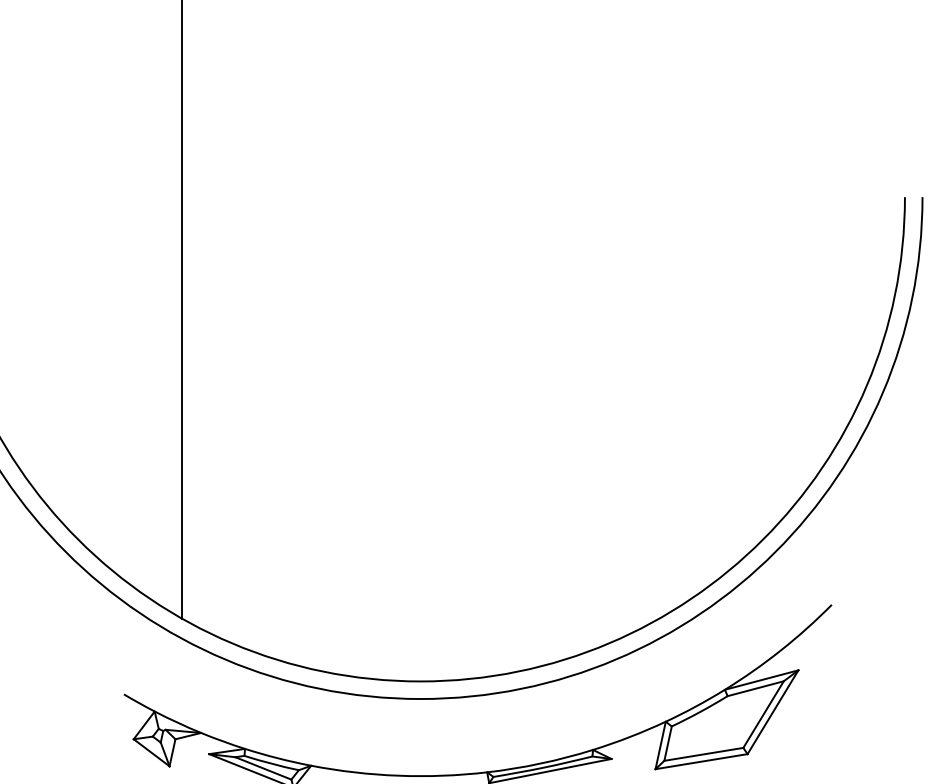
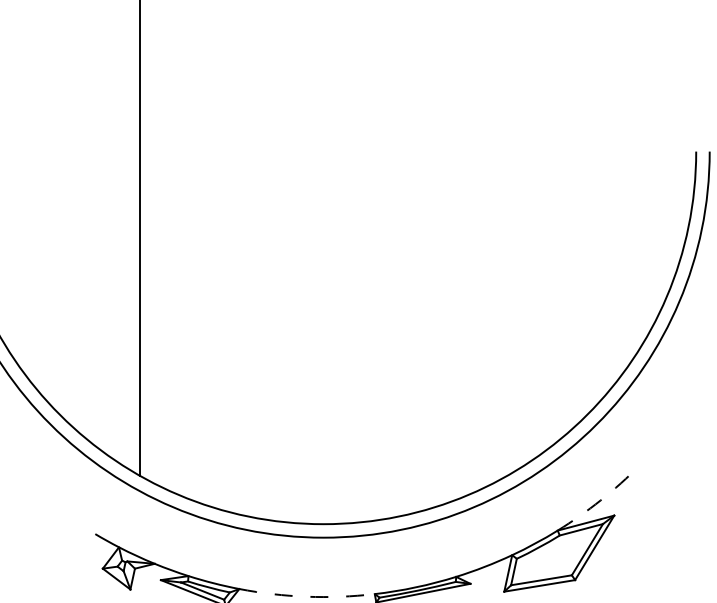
arc: (780, 650) -> (600, 500), solid -> dashed
arc: (398, 775) -> (306, 596), solid -> dashed

